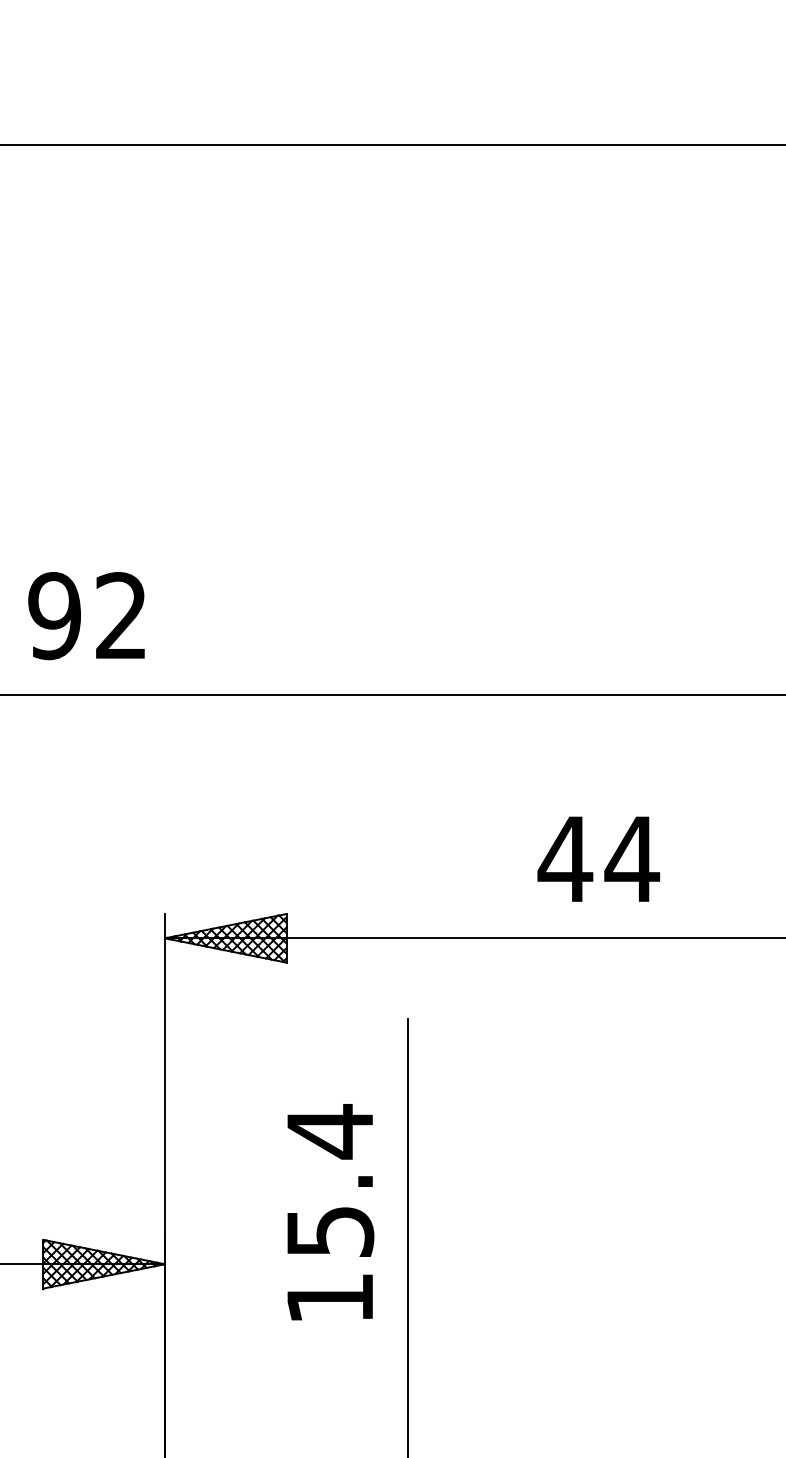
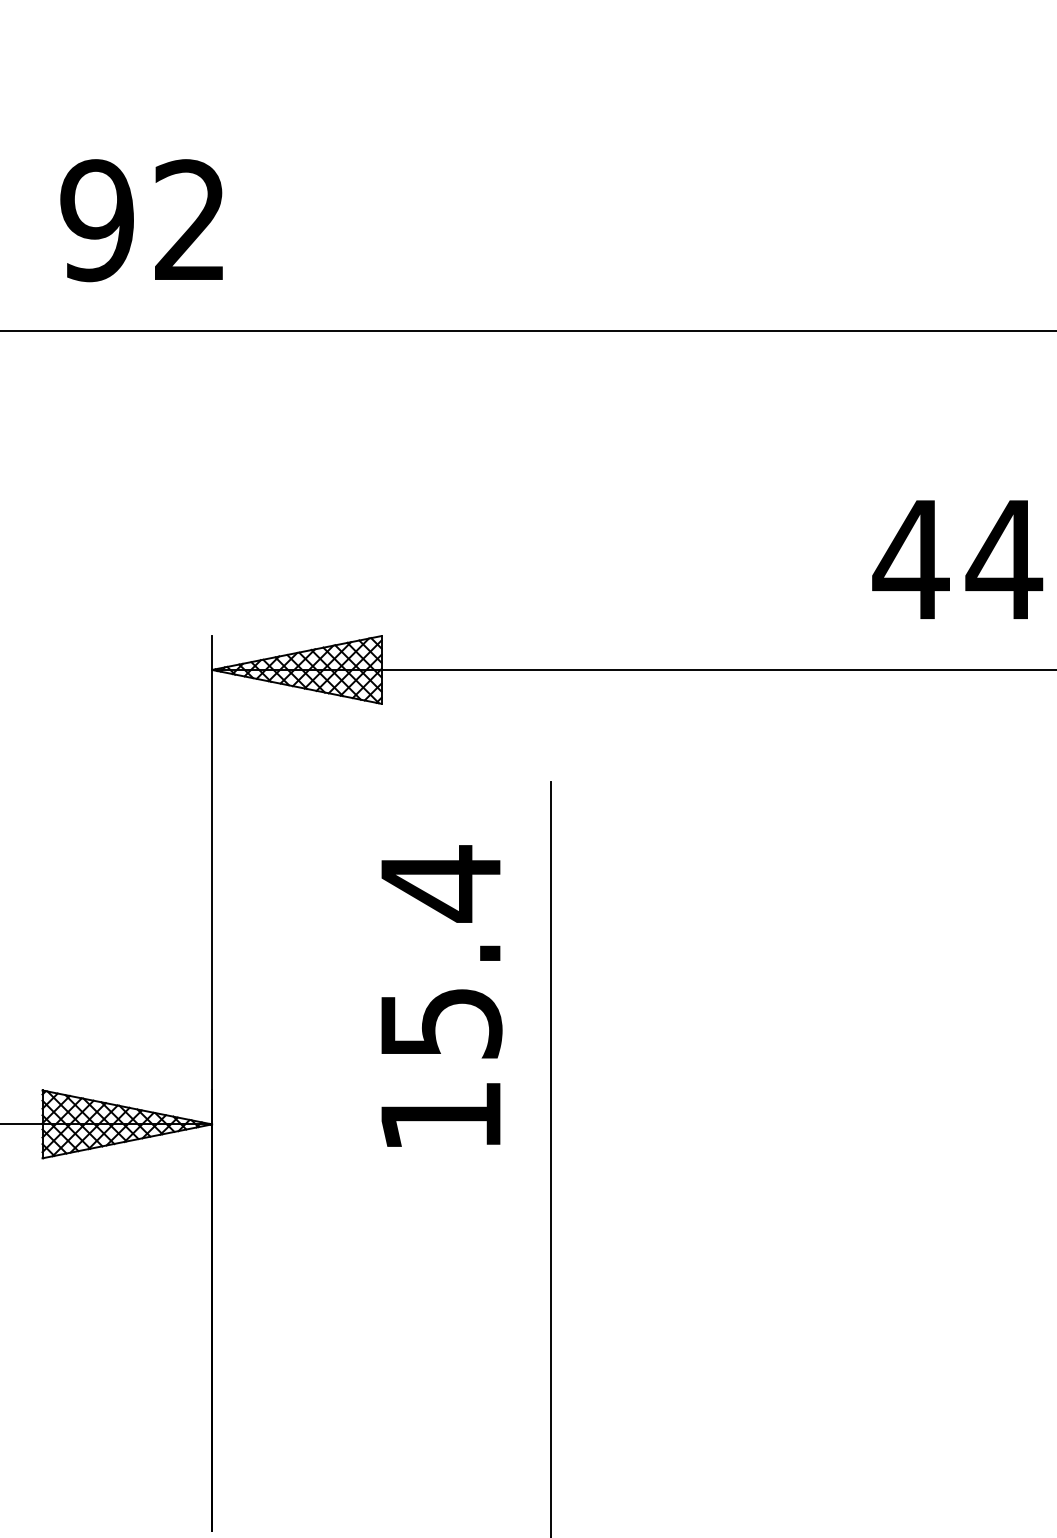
text: (86, 616) -> (141, 221), moved
text: (598, 858) -> (957, 558), moved
text: (330, 1212) -> (441, 996), moved

